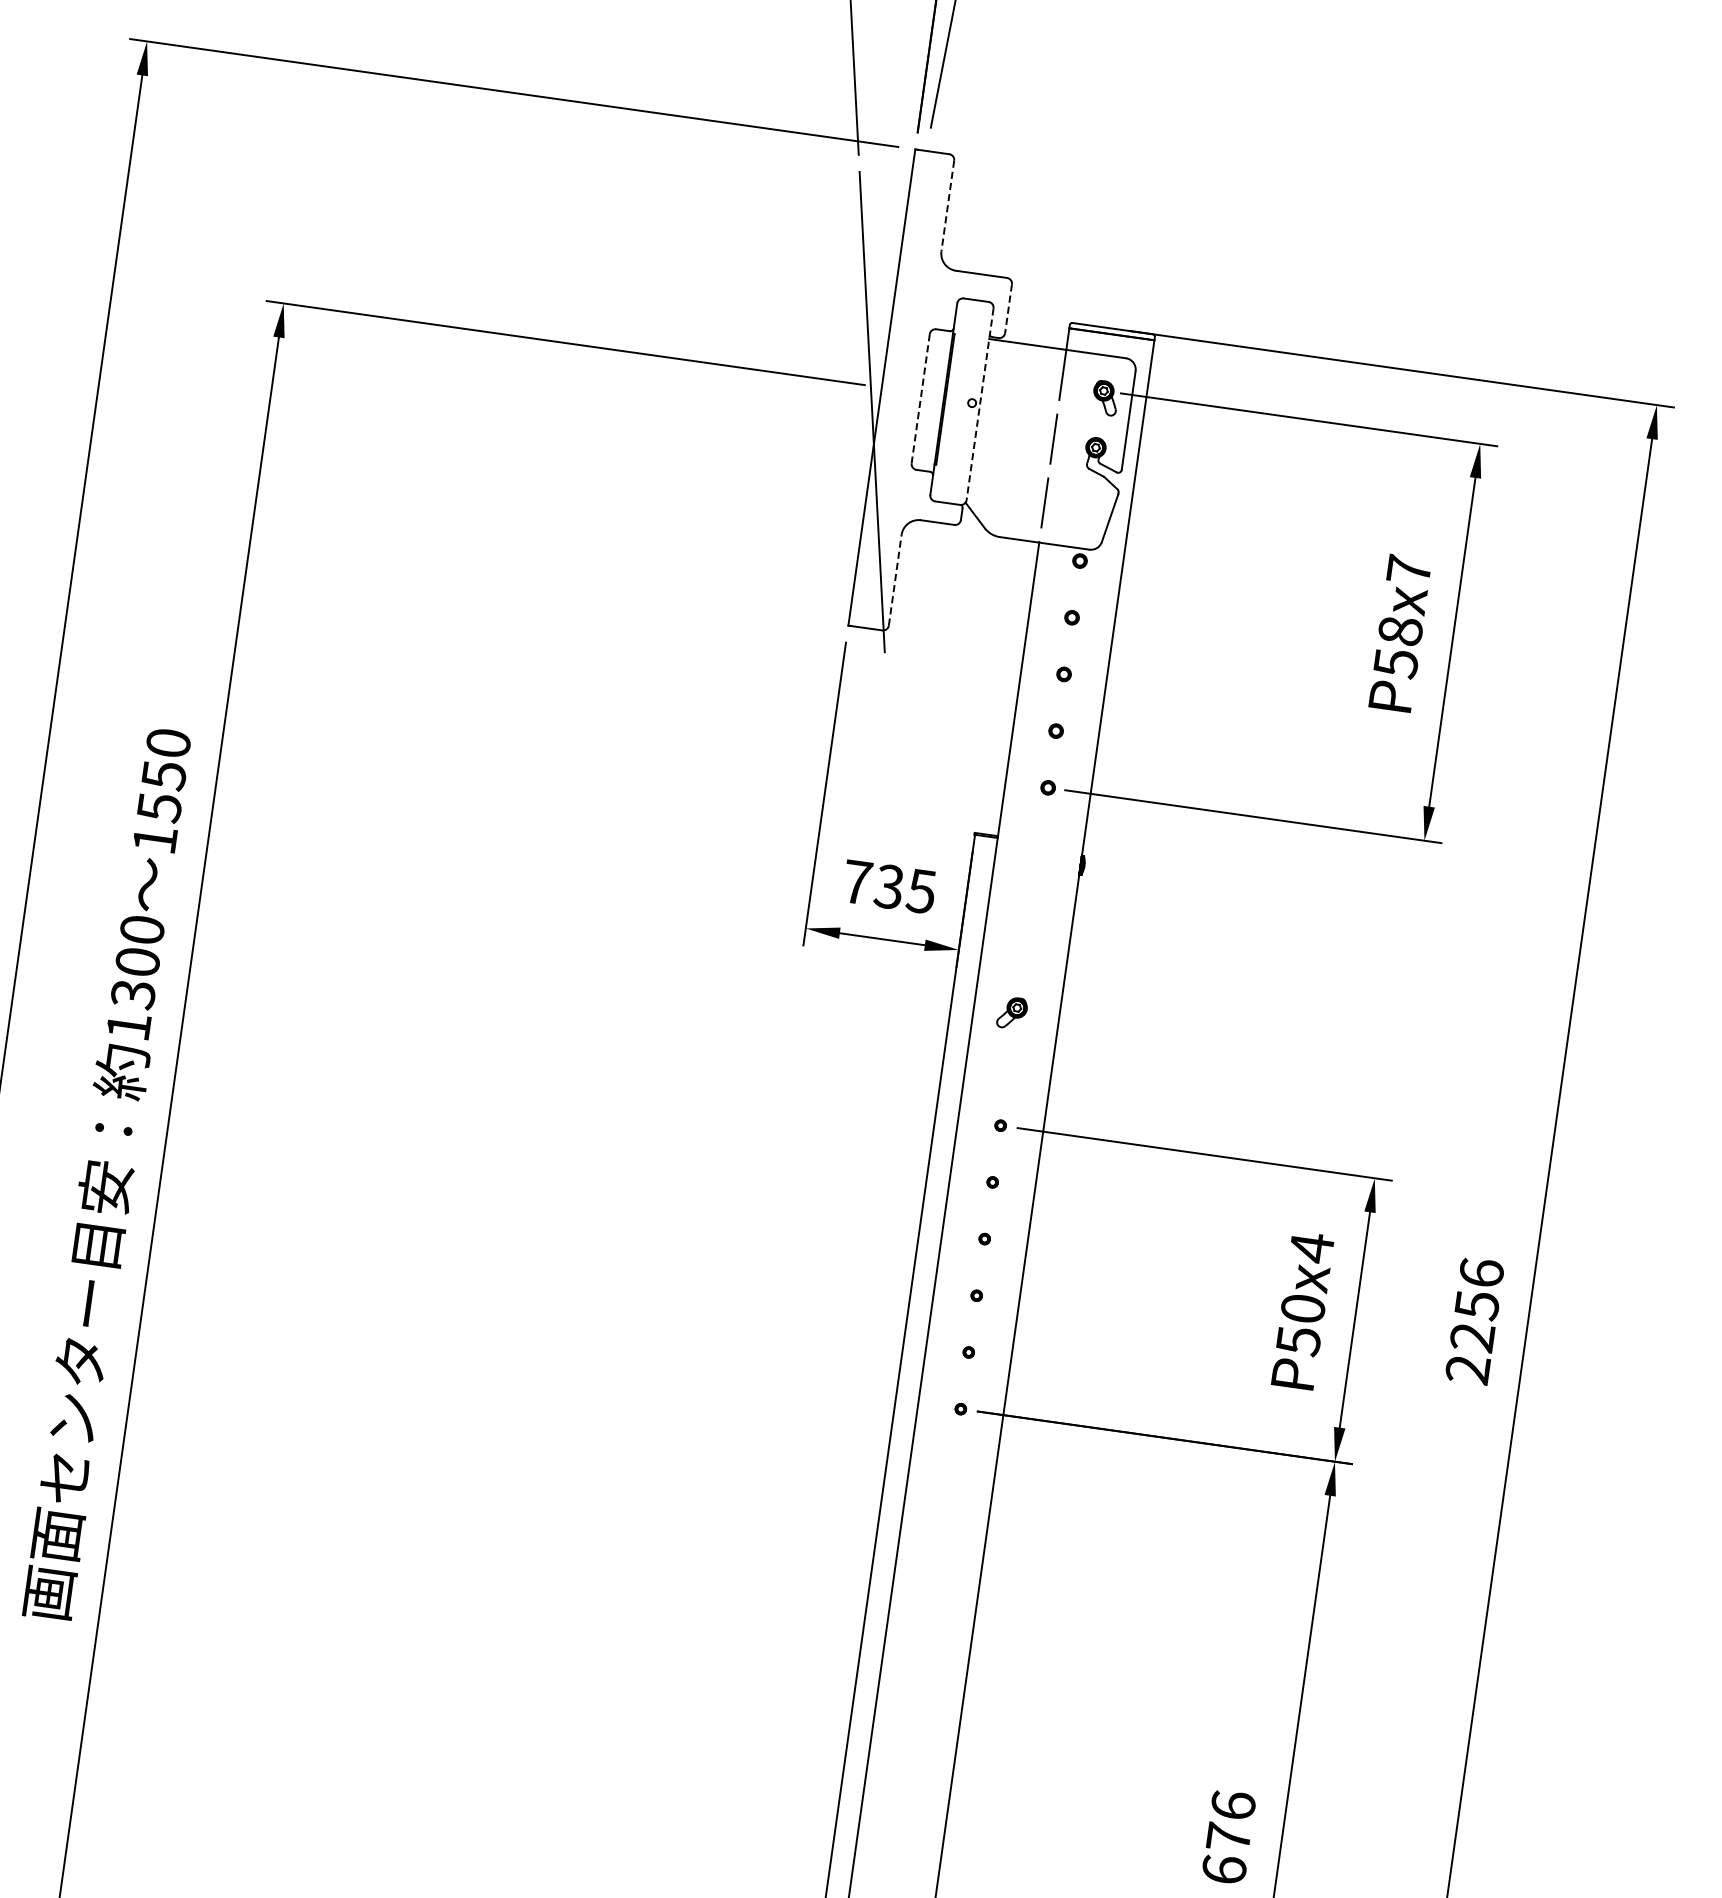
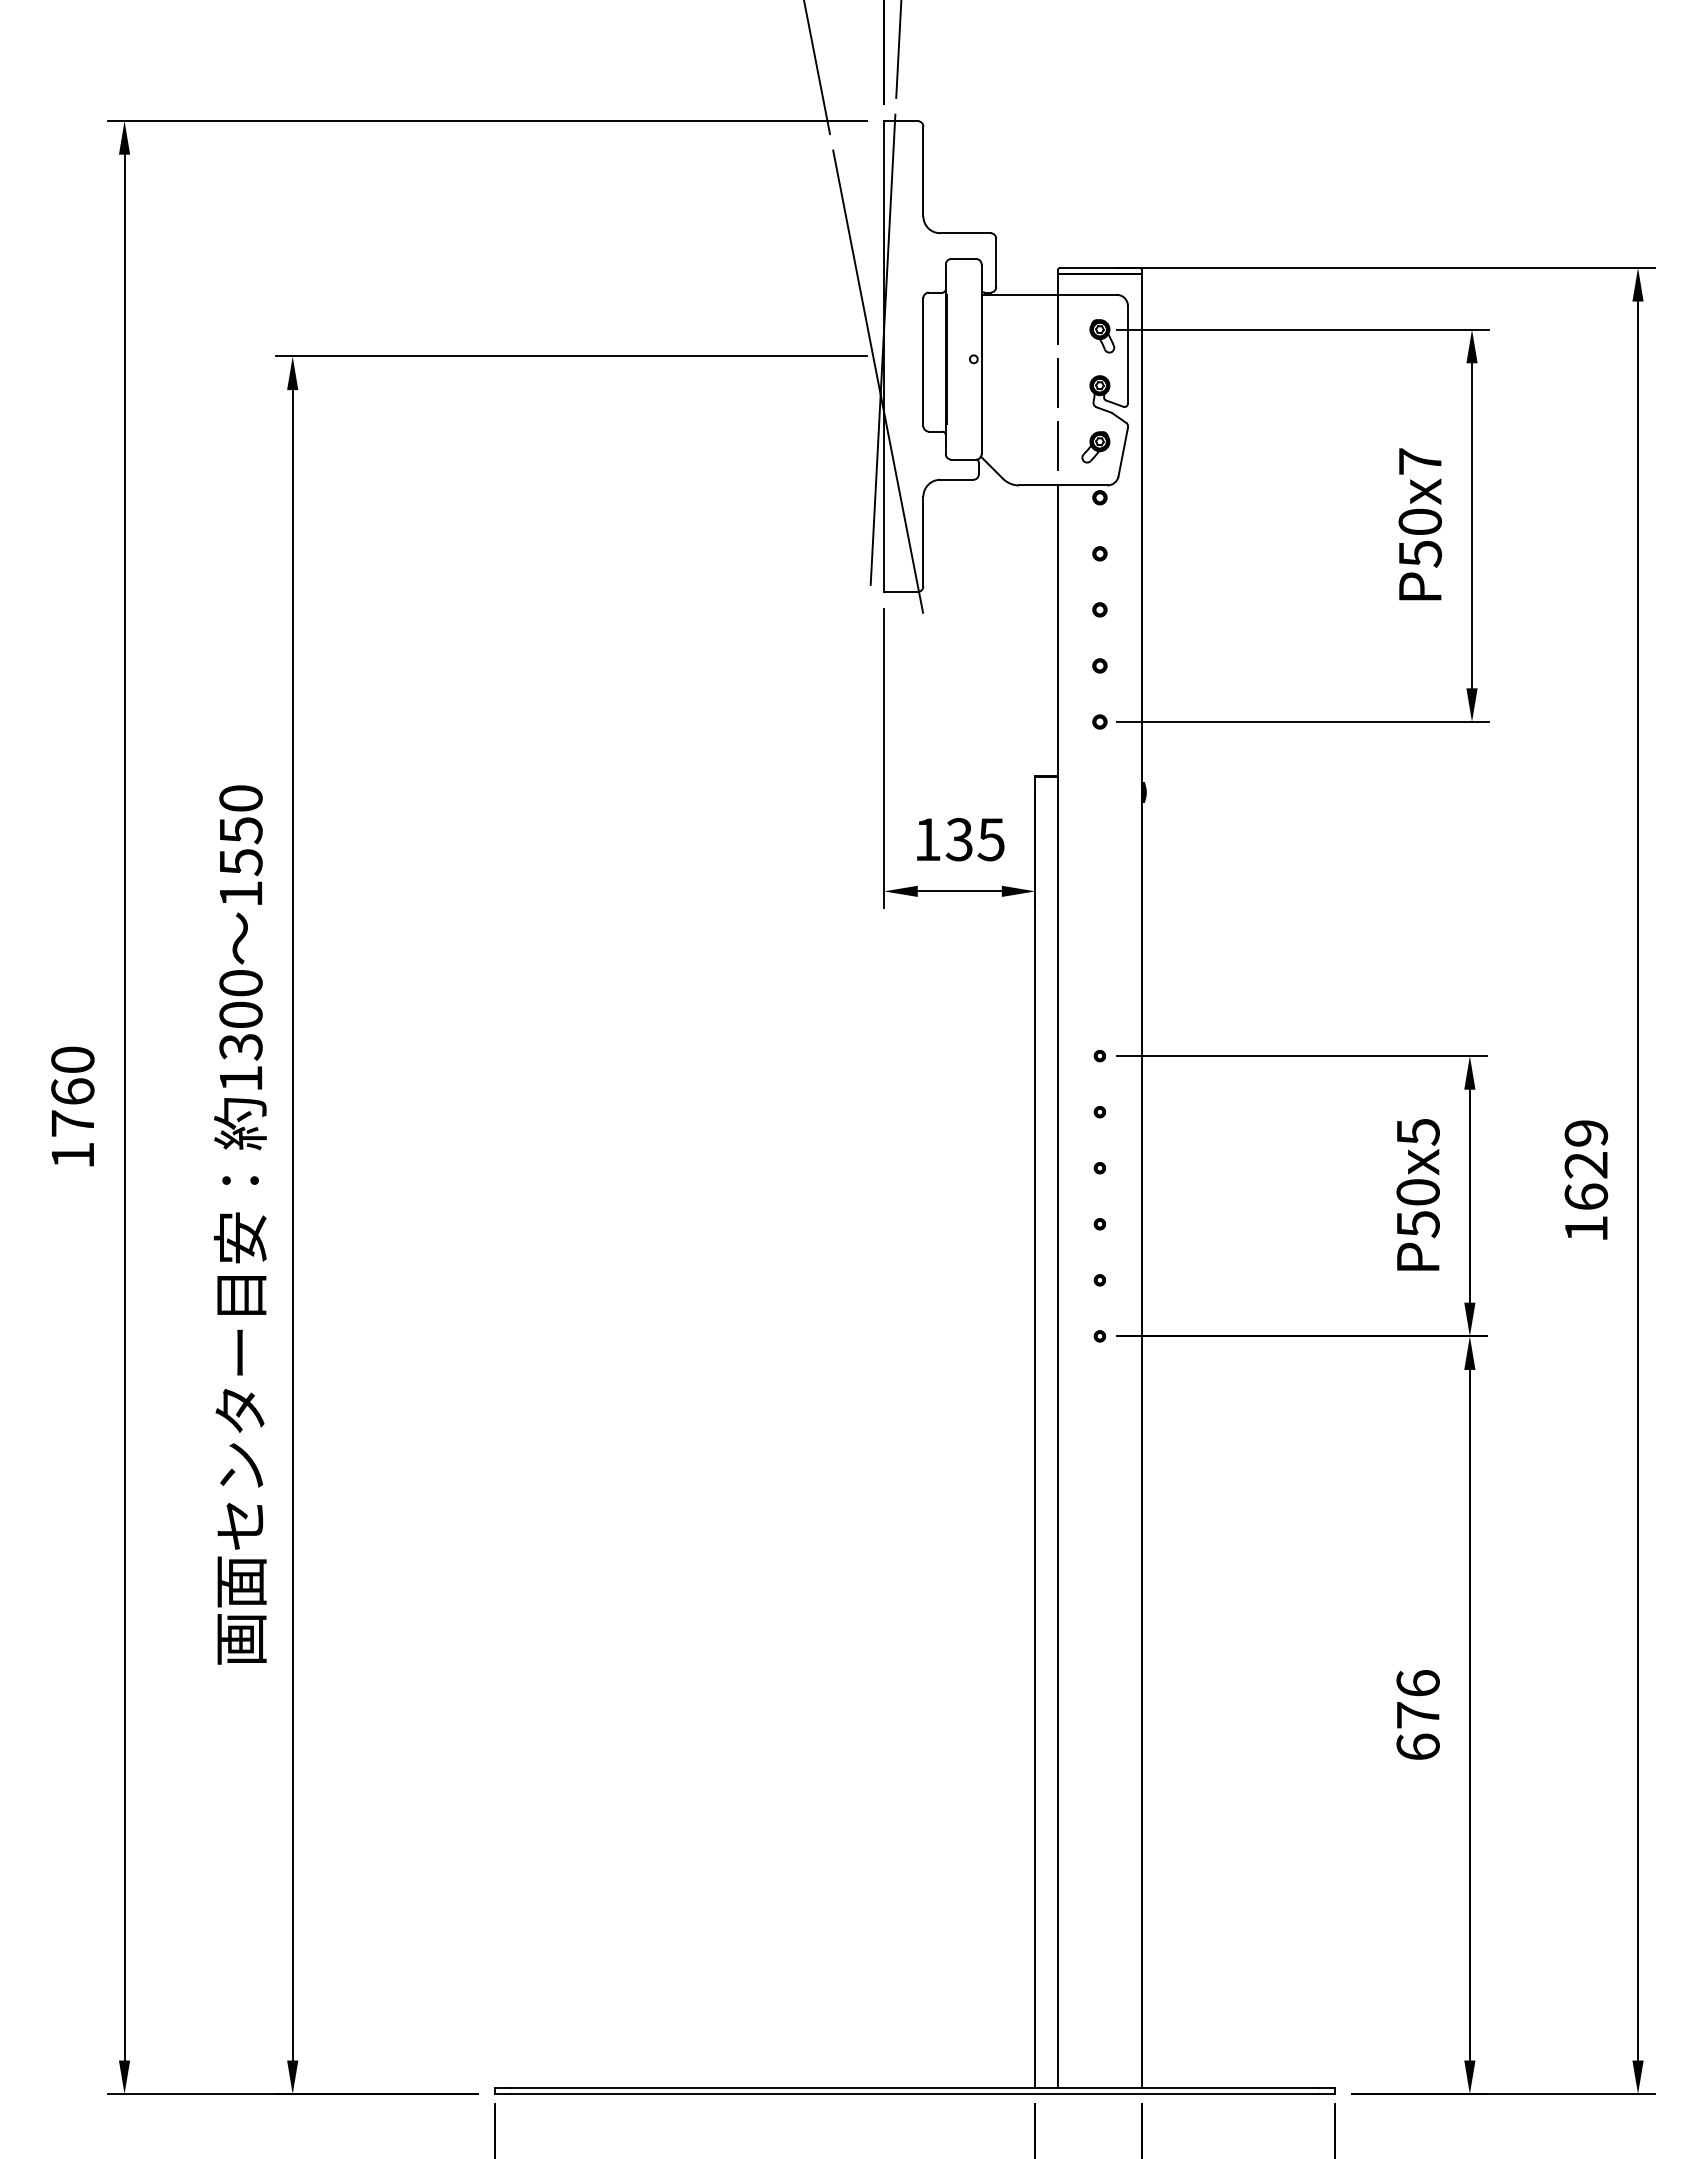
line: (947, 206) -> (923, 171), dashed -> solid
line: (1008, 309) -> (996, 263), dashed -> solid
line: (881, 380) -> (882, 349), added
line: (920, 399) -> (923, 362), dashed -> solid
line: (979, 404) -> (981, 359), dashed -> solid
line: (895, 580) -> (923, 541), dashed -> solid
text: (1399, 630) -> (1419, 521), P58x7 -> P50x7
text: (857, 882) -> (927, 839), 735 -> 135
part: (1011, 1013) -> (1095, 447), moved
text: (1312, 1247) -> (1418, 1131), P50x4 -> P50x5
text: (1475, 1320) -> (1586, 1180), 2256 -> 1629

